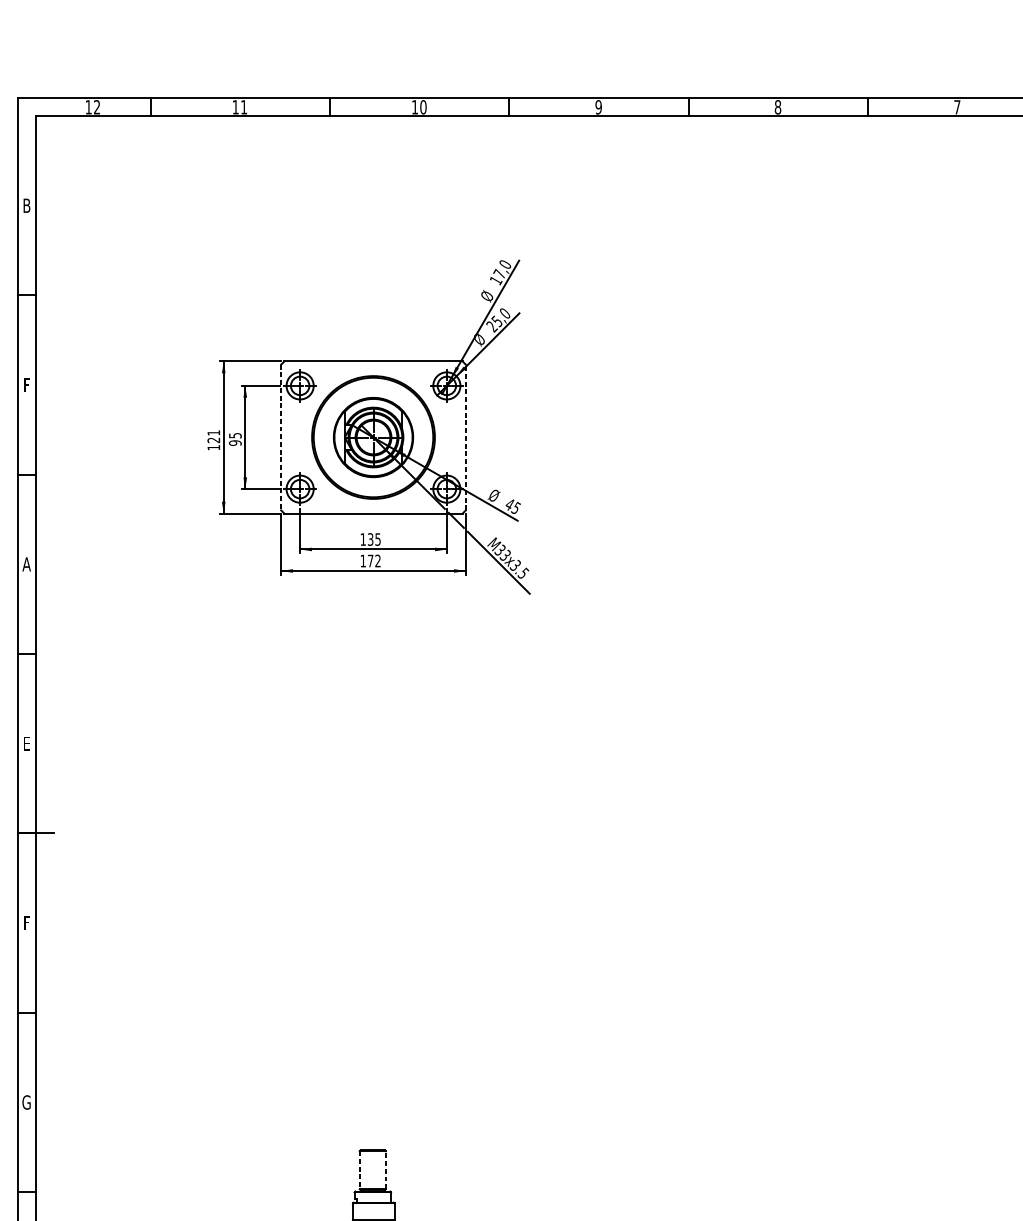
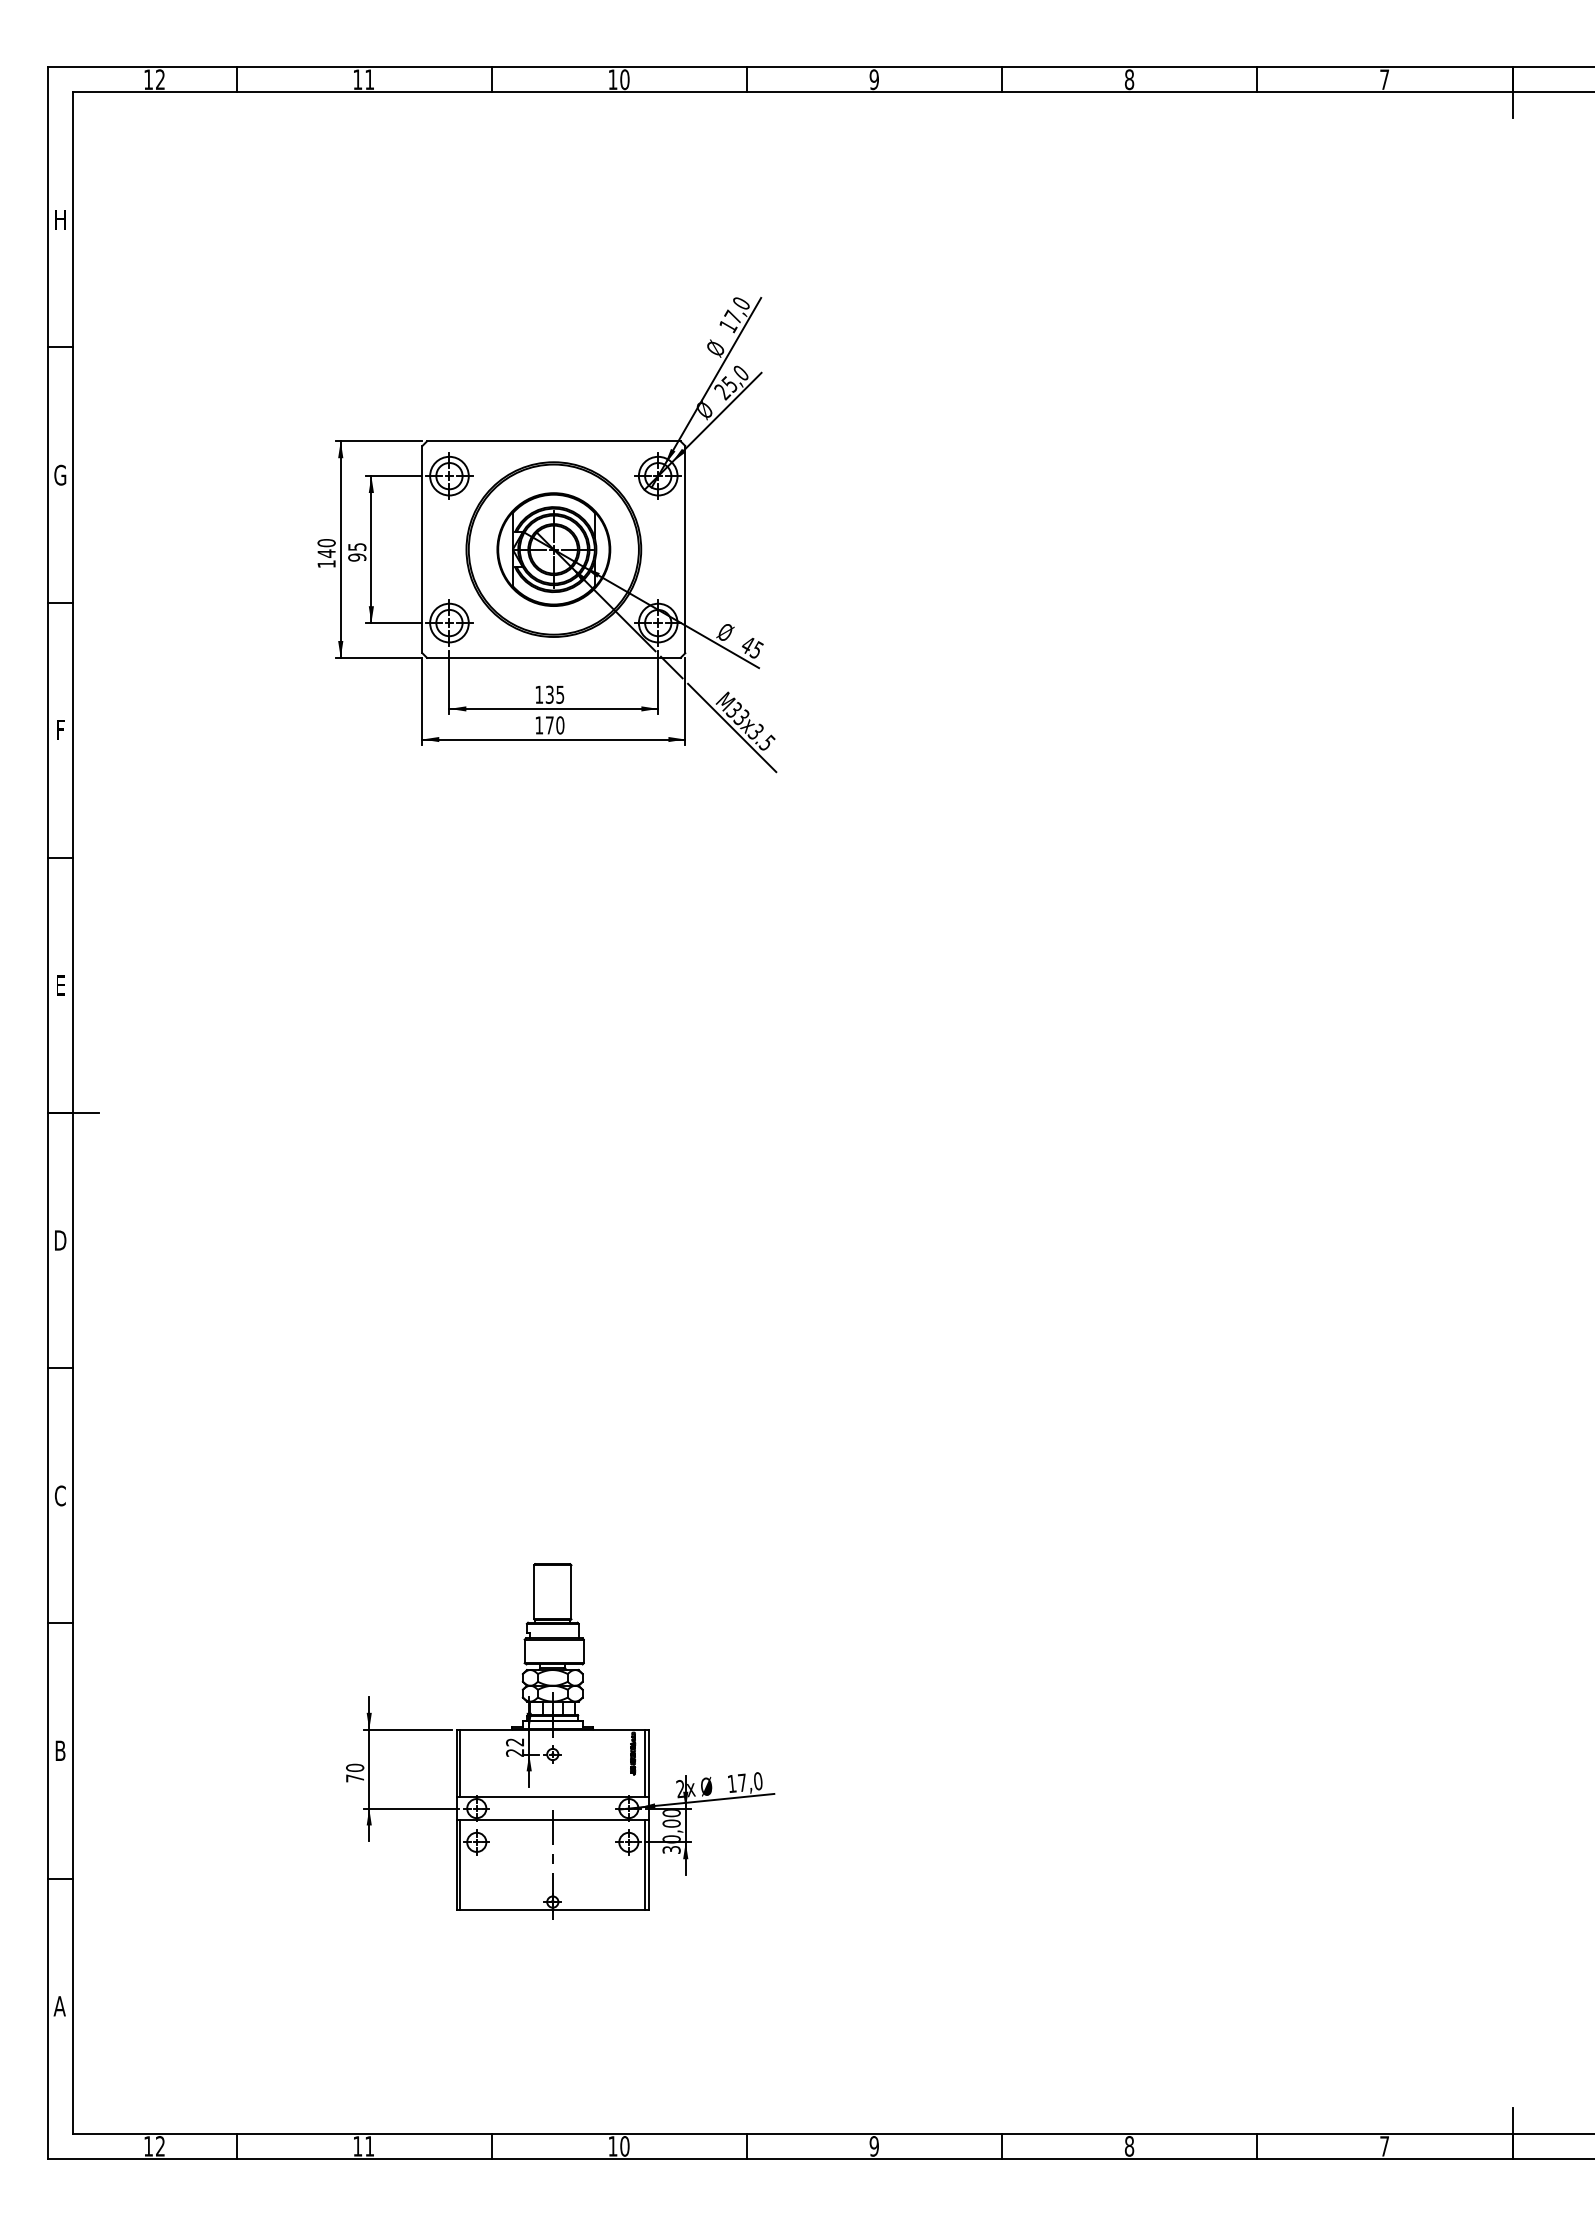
text: (26, 205) -> (60, 219), B -> H
text: (26, 384) -> (60, 474), F -> G
text: (213, 436) -> (326, 548), 121 -> 140
line: (281, 437) -> (422, 549), dashed -> solid
line: (466, 437) -> (685, 549), dashed -> solid
text: (378, 561) -> (560, 725), 172 -> 170
text: (26, 564) -> (60, 730), A -> F
text: (26, 923) -> (60, 1240), F -> D
text: (26, 1102) -> (59, 1495), G -> C
line: (385, 1169) -> (571, 1591), dashed -> solid
line: (359, 1170) -> (534, 1592), dashed -> solid

